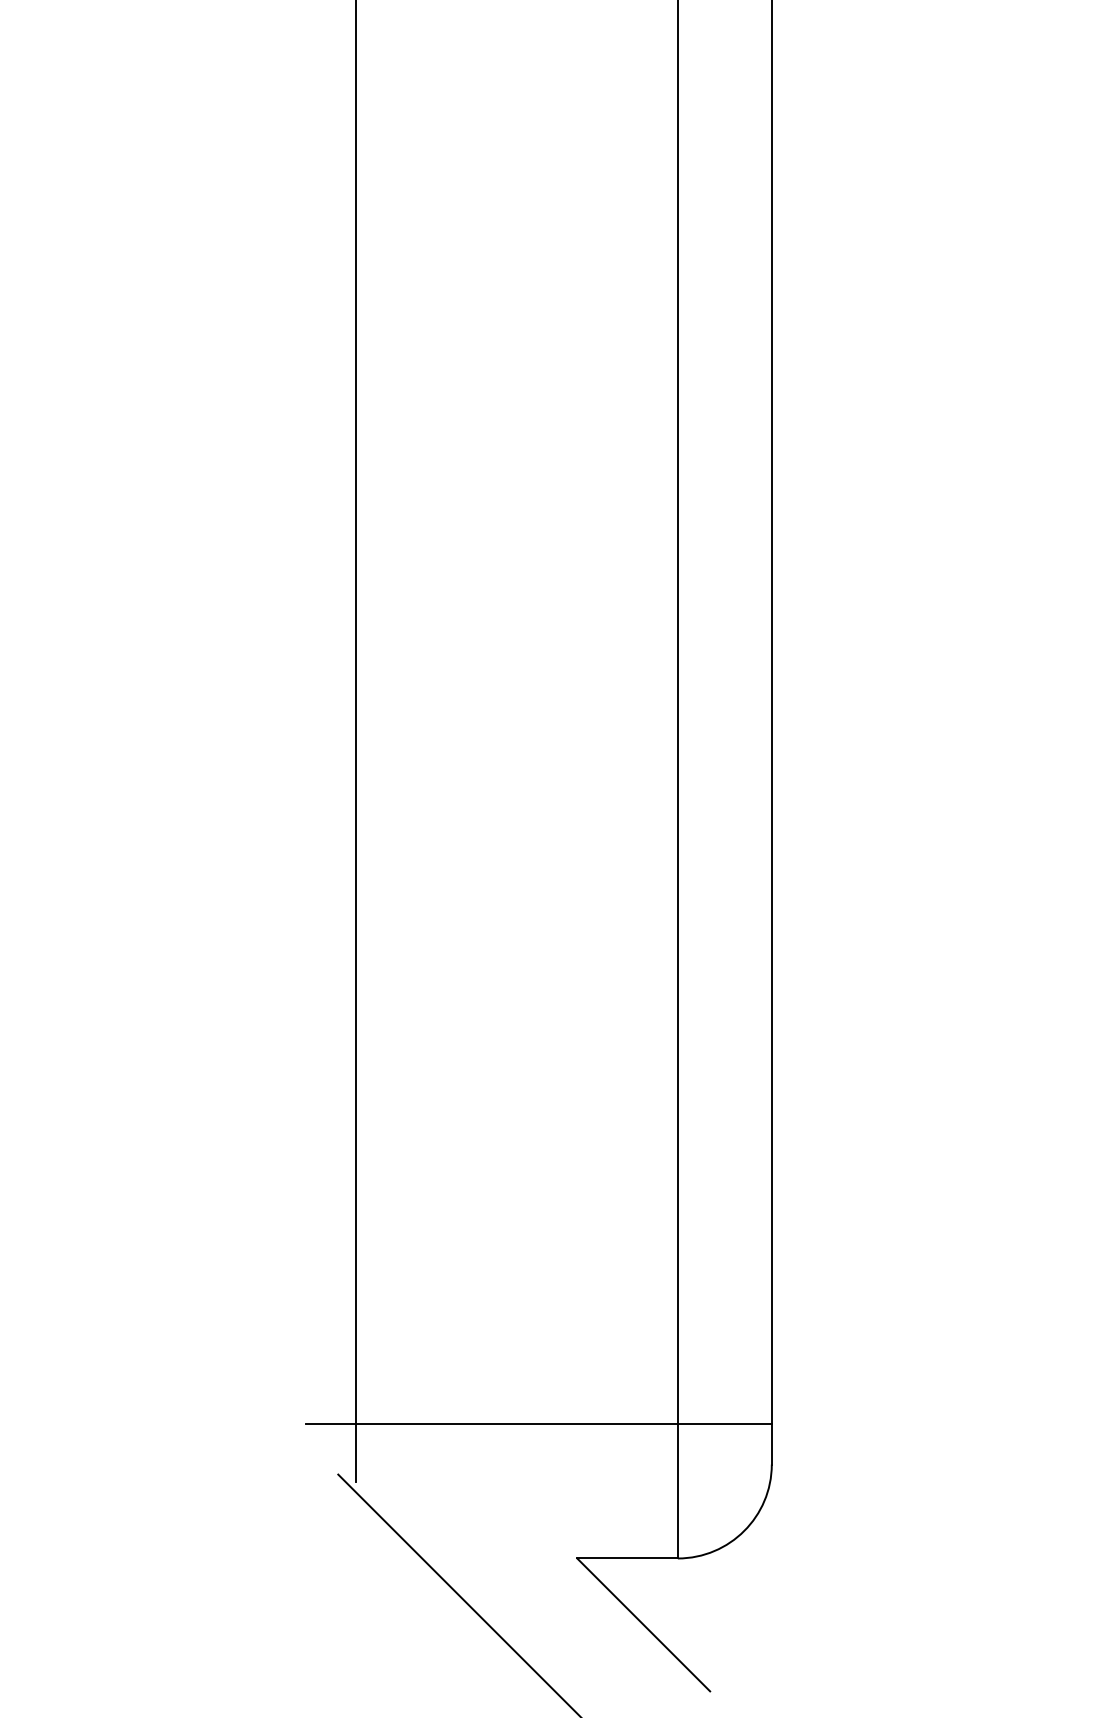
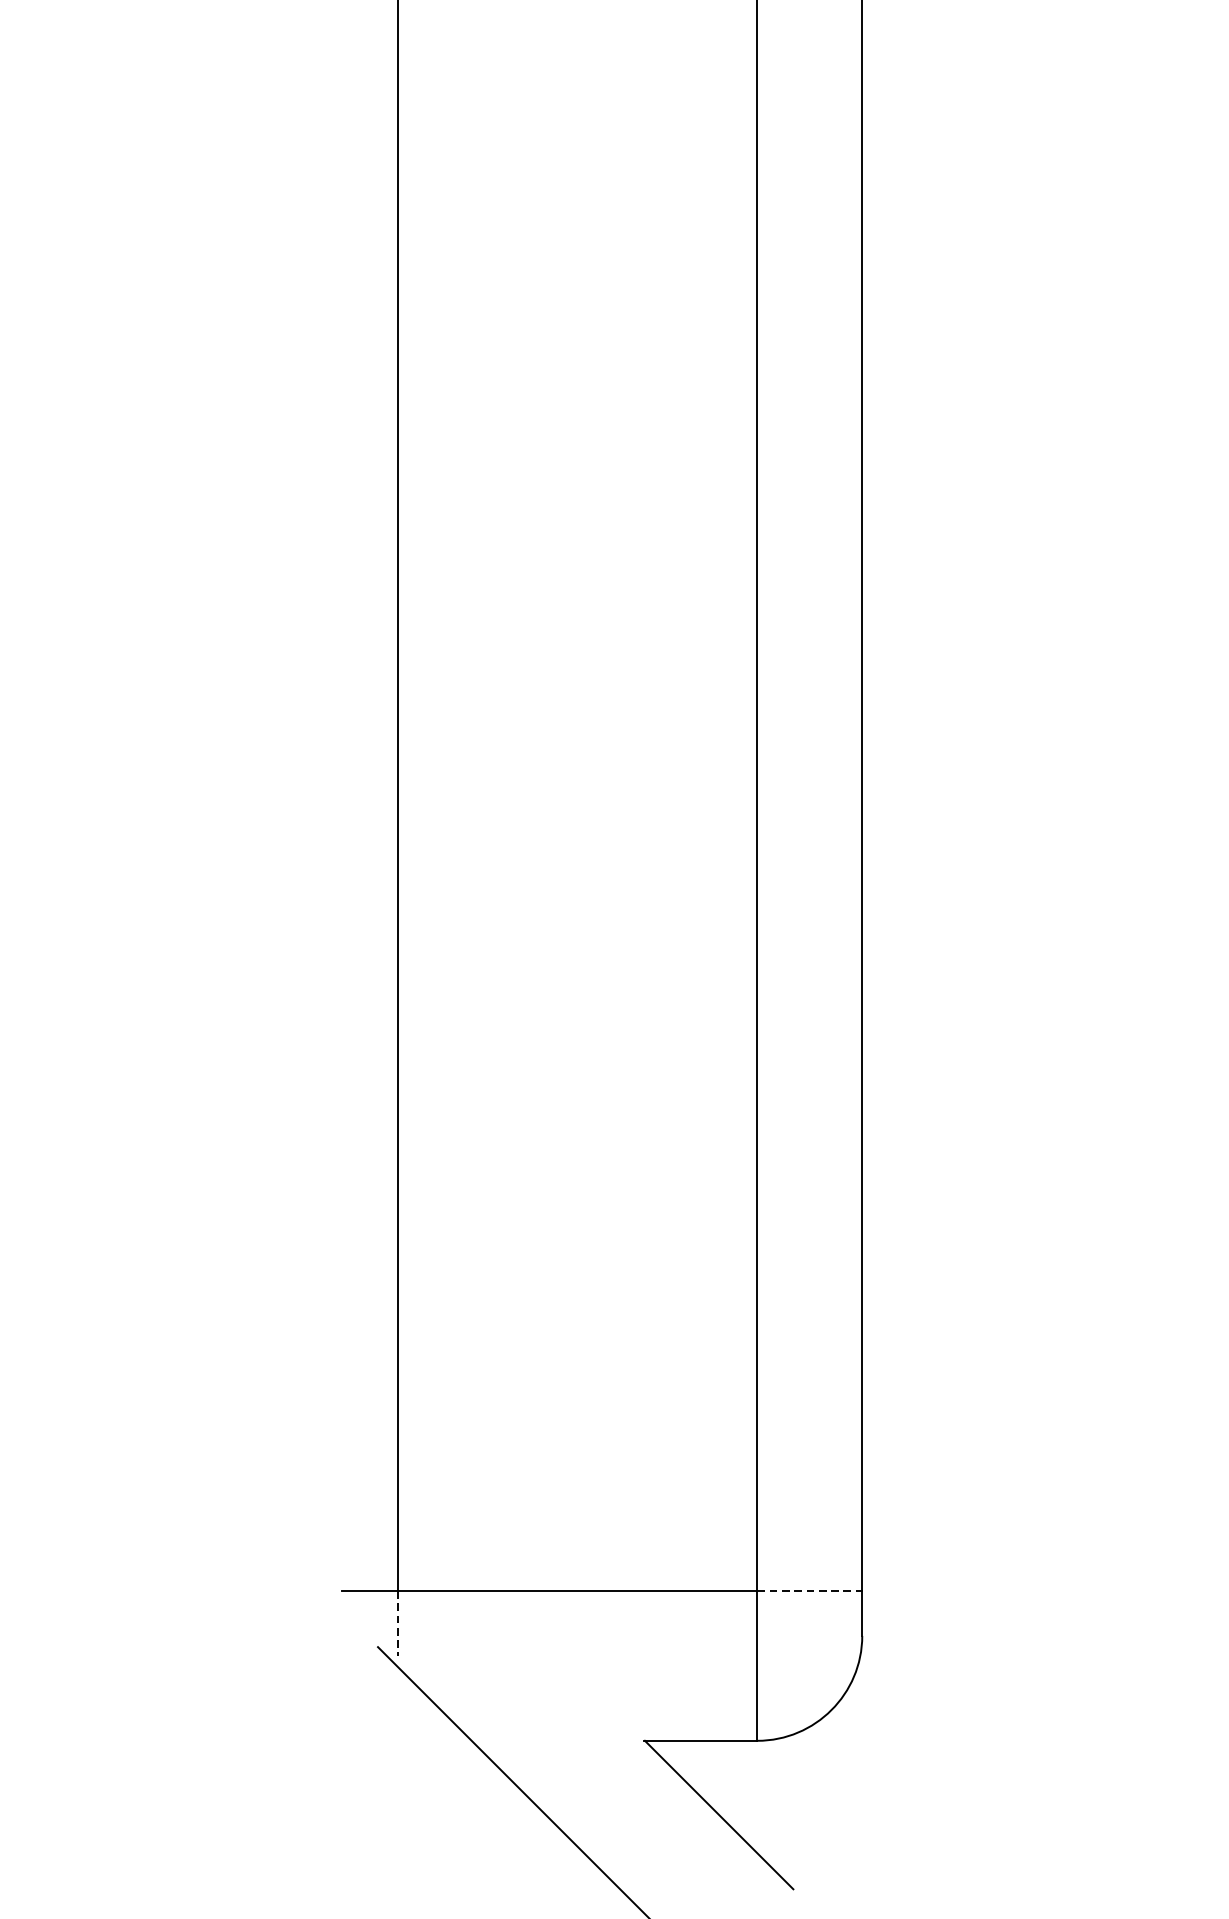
line: (724, 1424) -> (809, 1591), solid -> dashed
line: (355, 1453) -> (397, 1623), solid -> dashed

